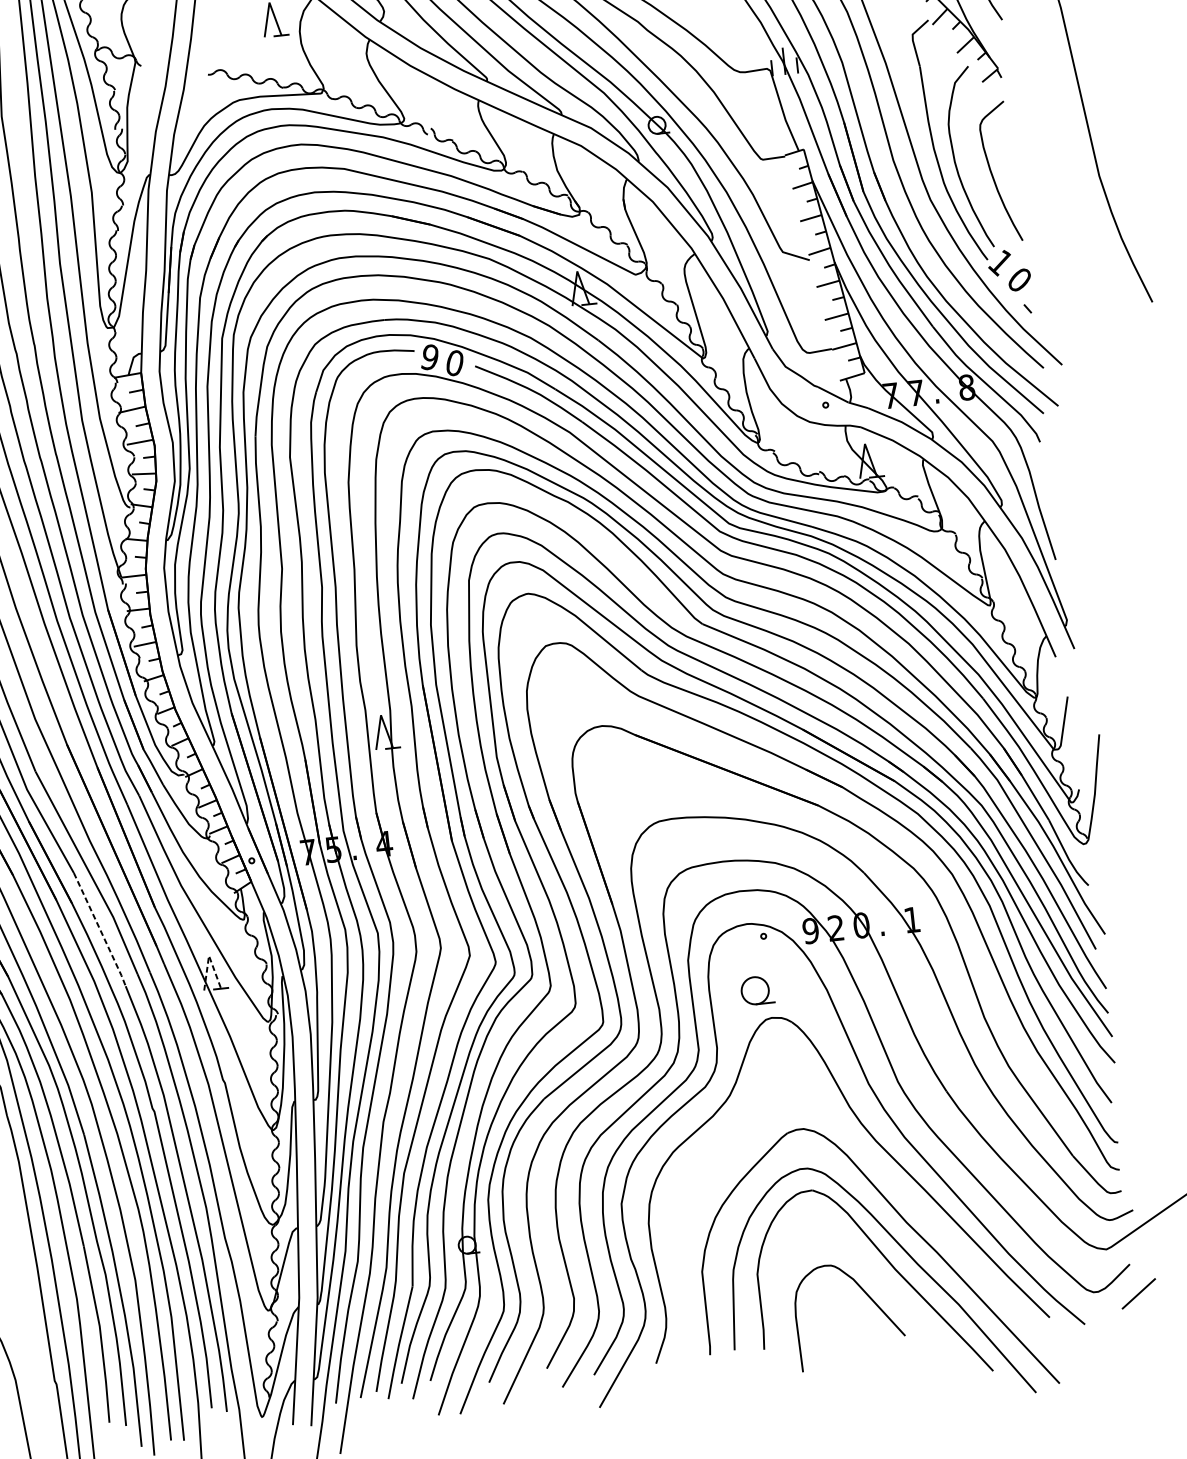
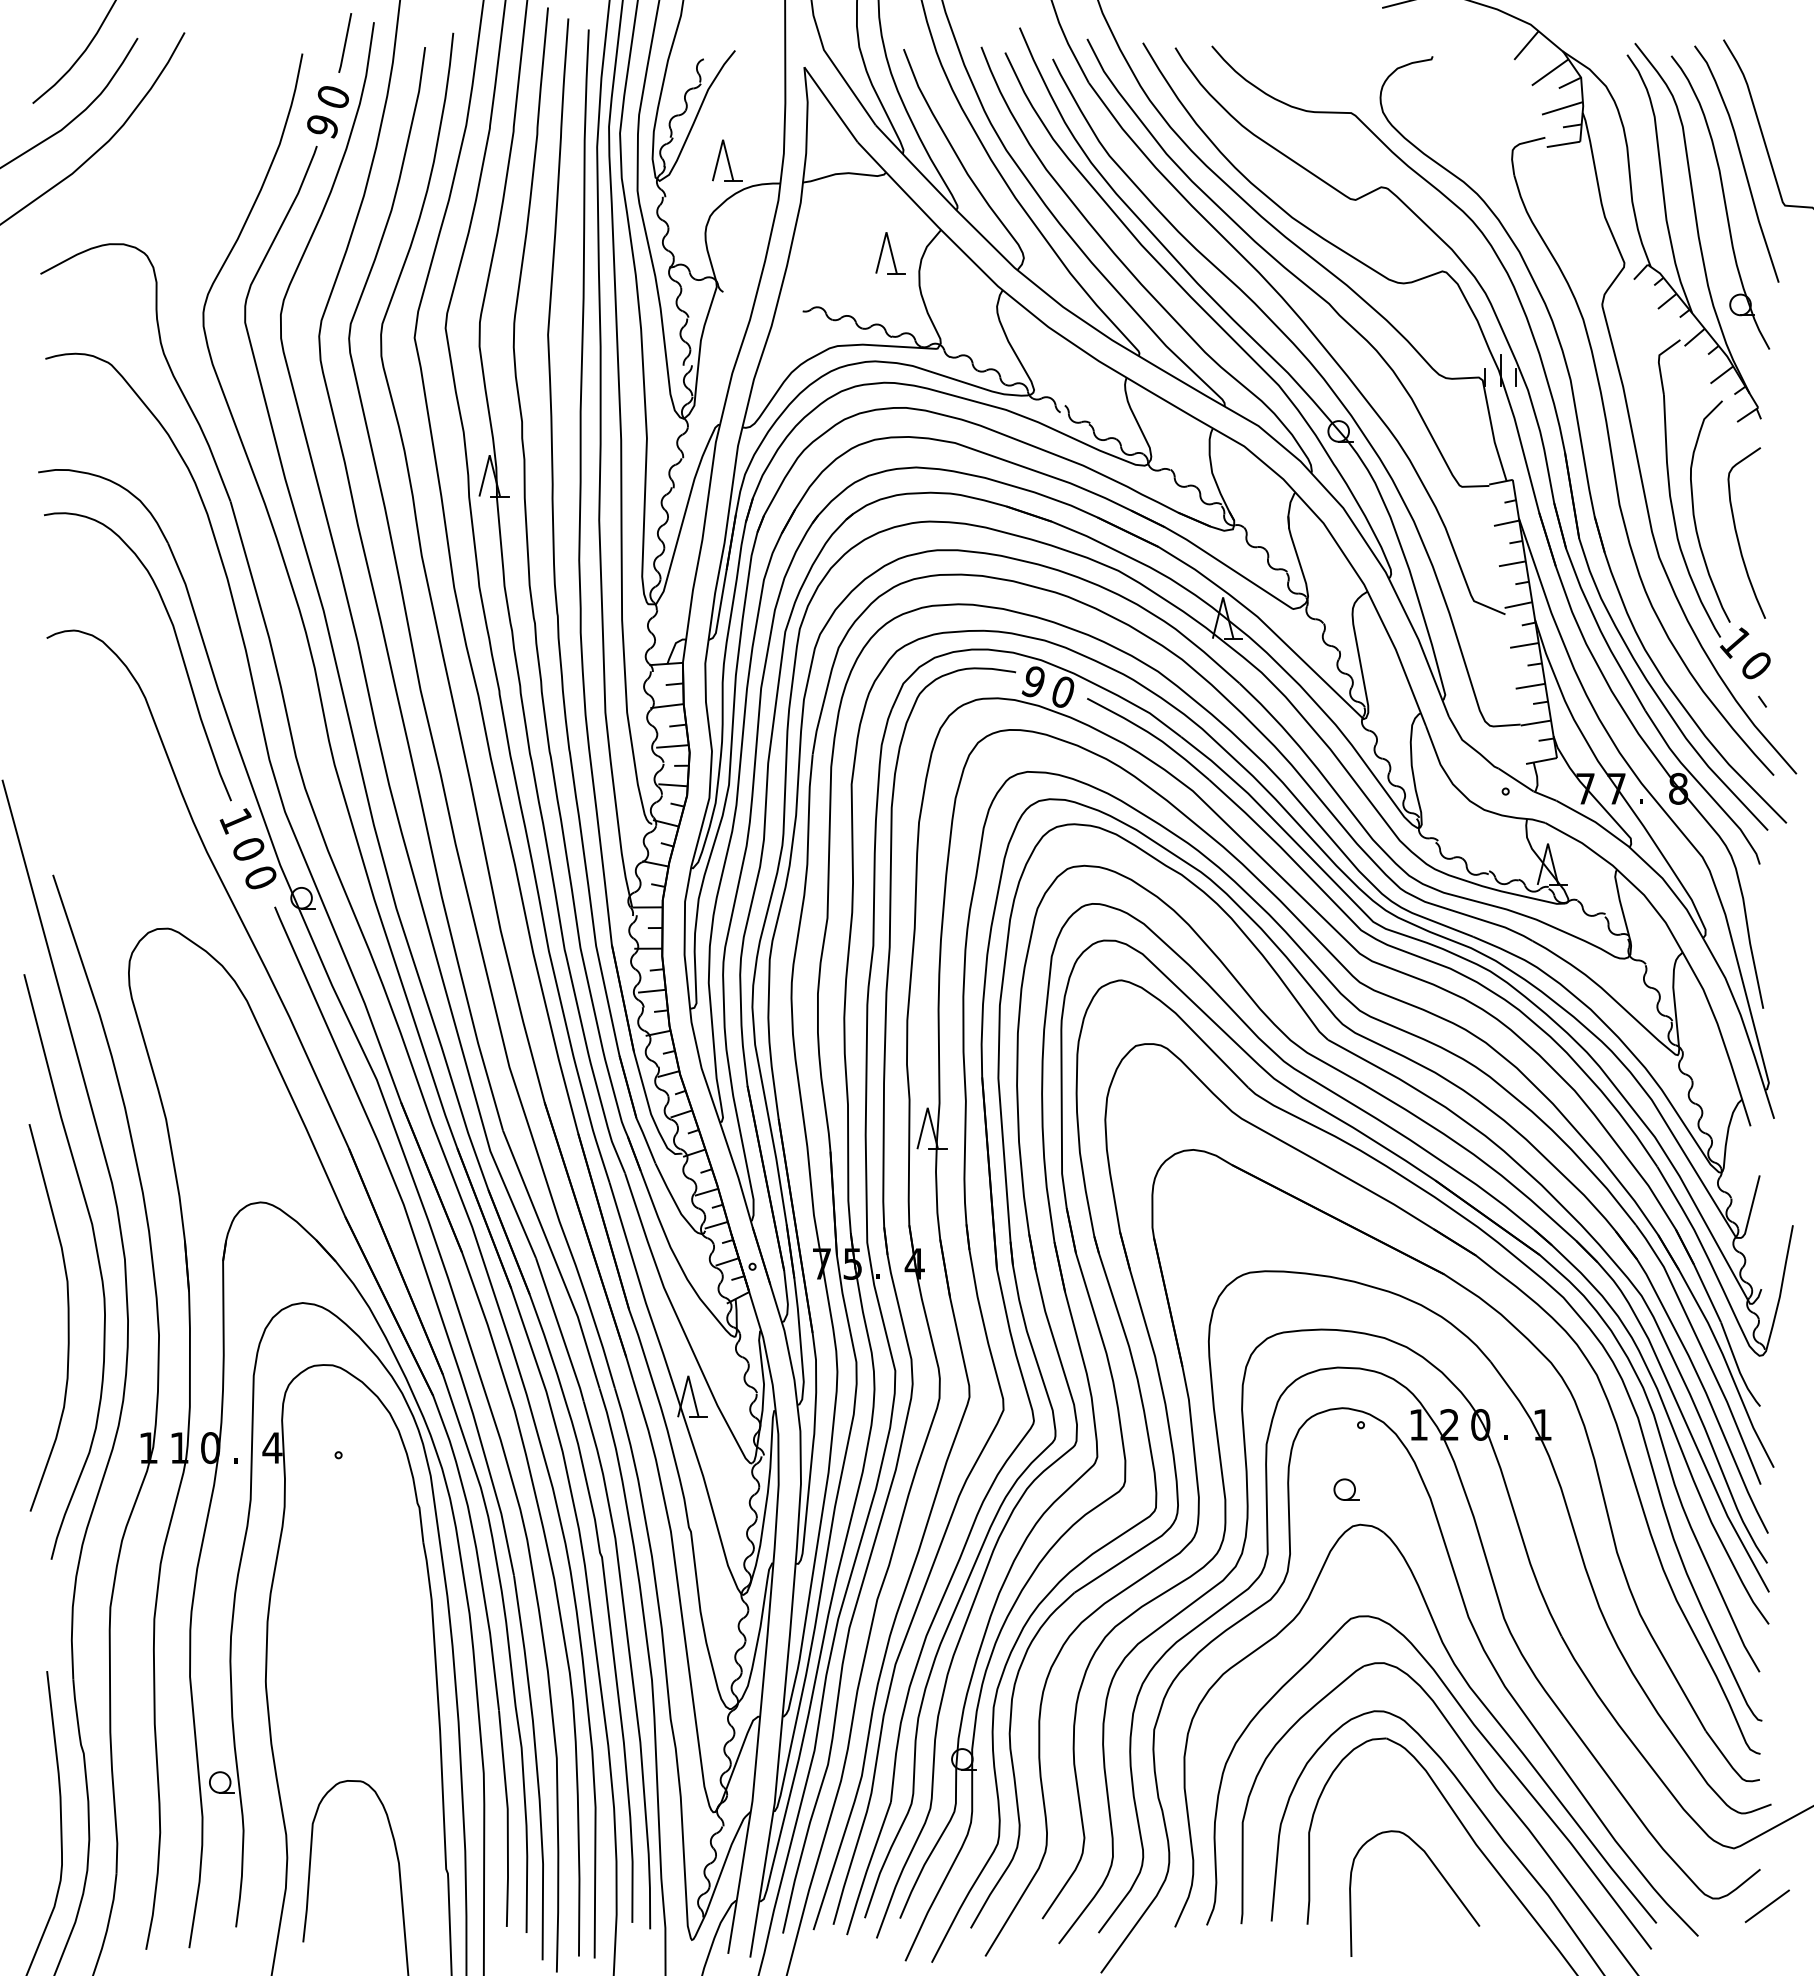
line: (100, 930) -> (560, 1330), dashed -> solid
text: (810, 930) -> (1418, 1424), 9 -> 1
line: (209, 955) -> (688, 1375), dashed -> solid
part: (757, 990) -> (1346, 1489), size x0.62
curve: (892, 1182) -> (1484, 1739), added

